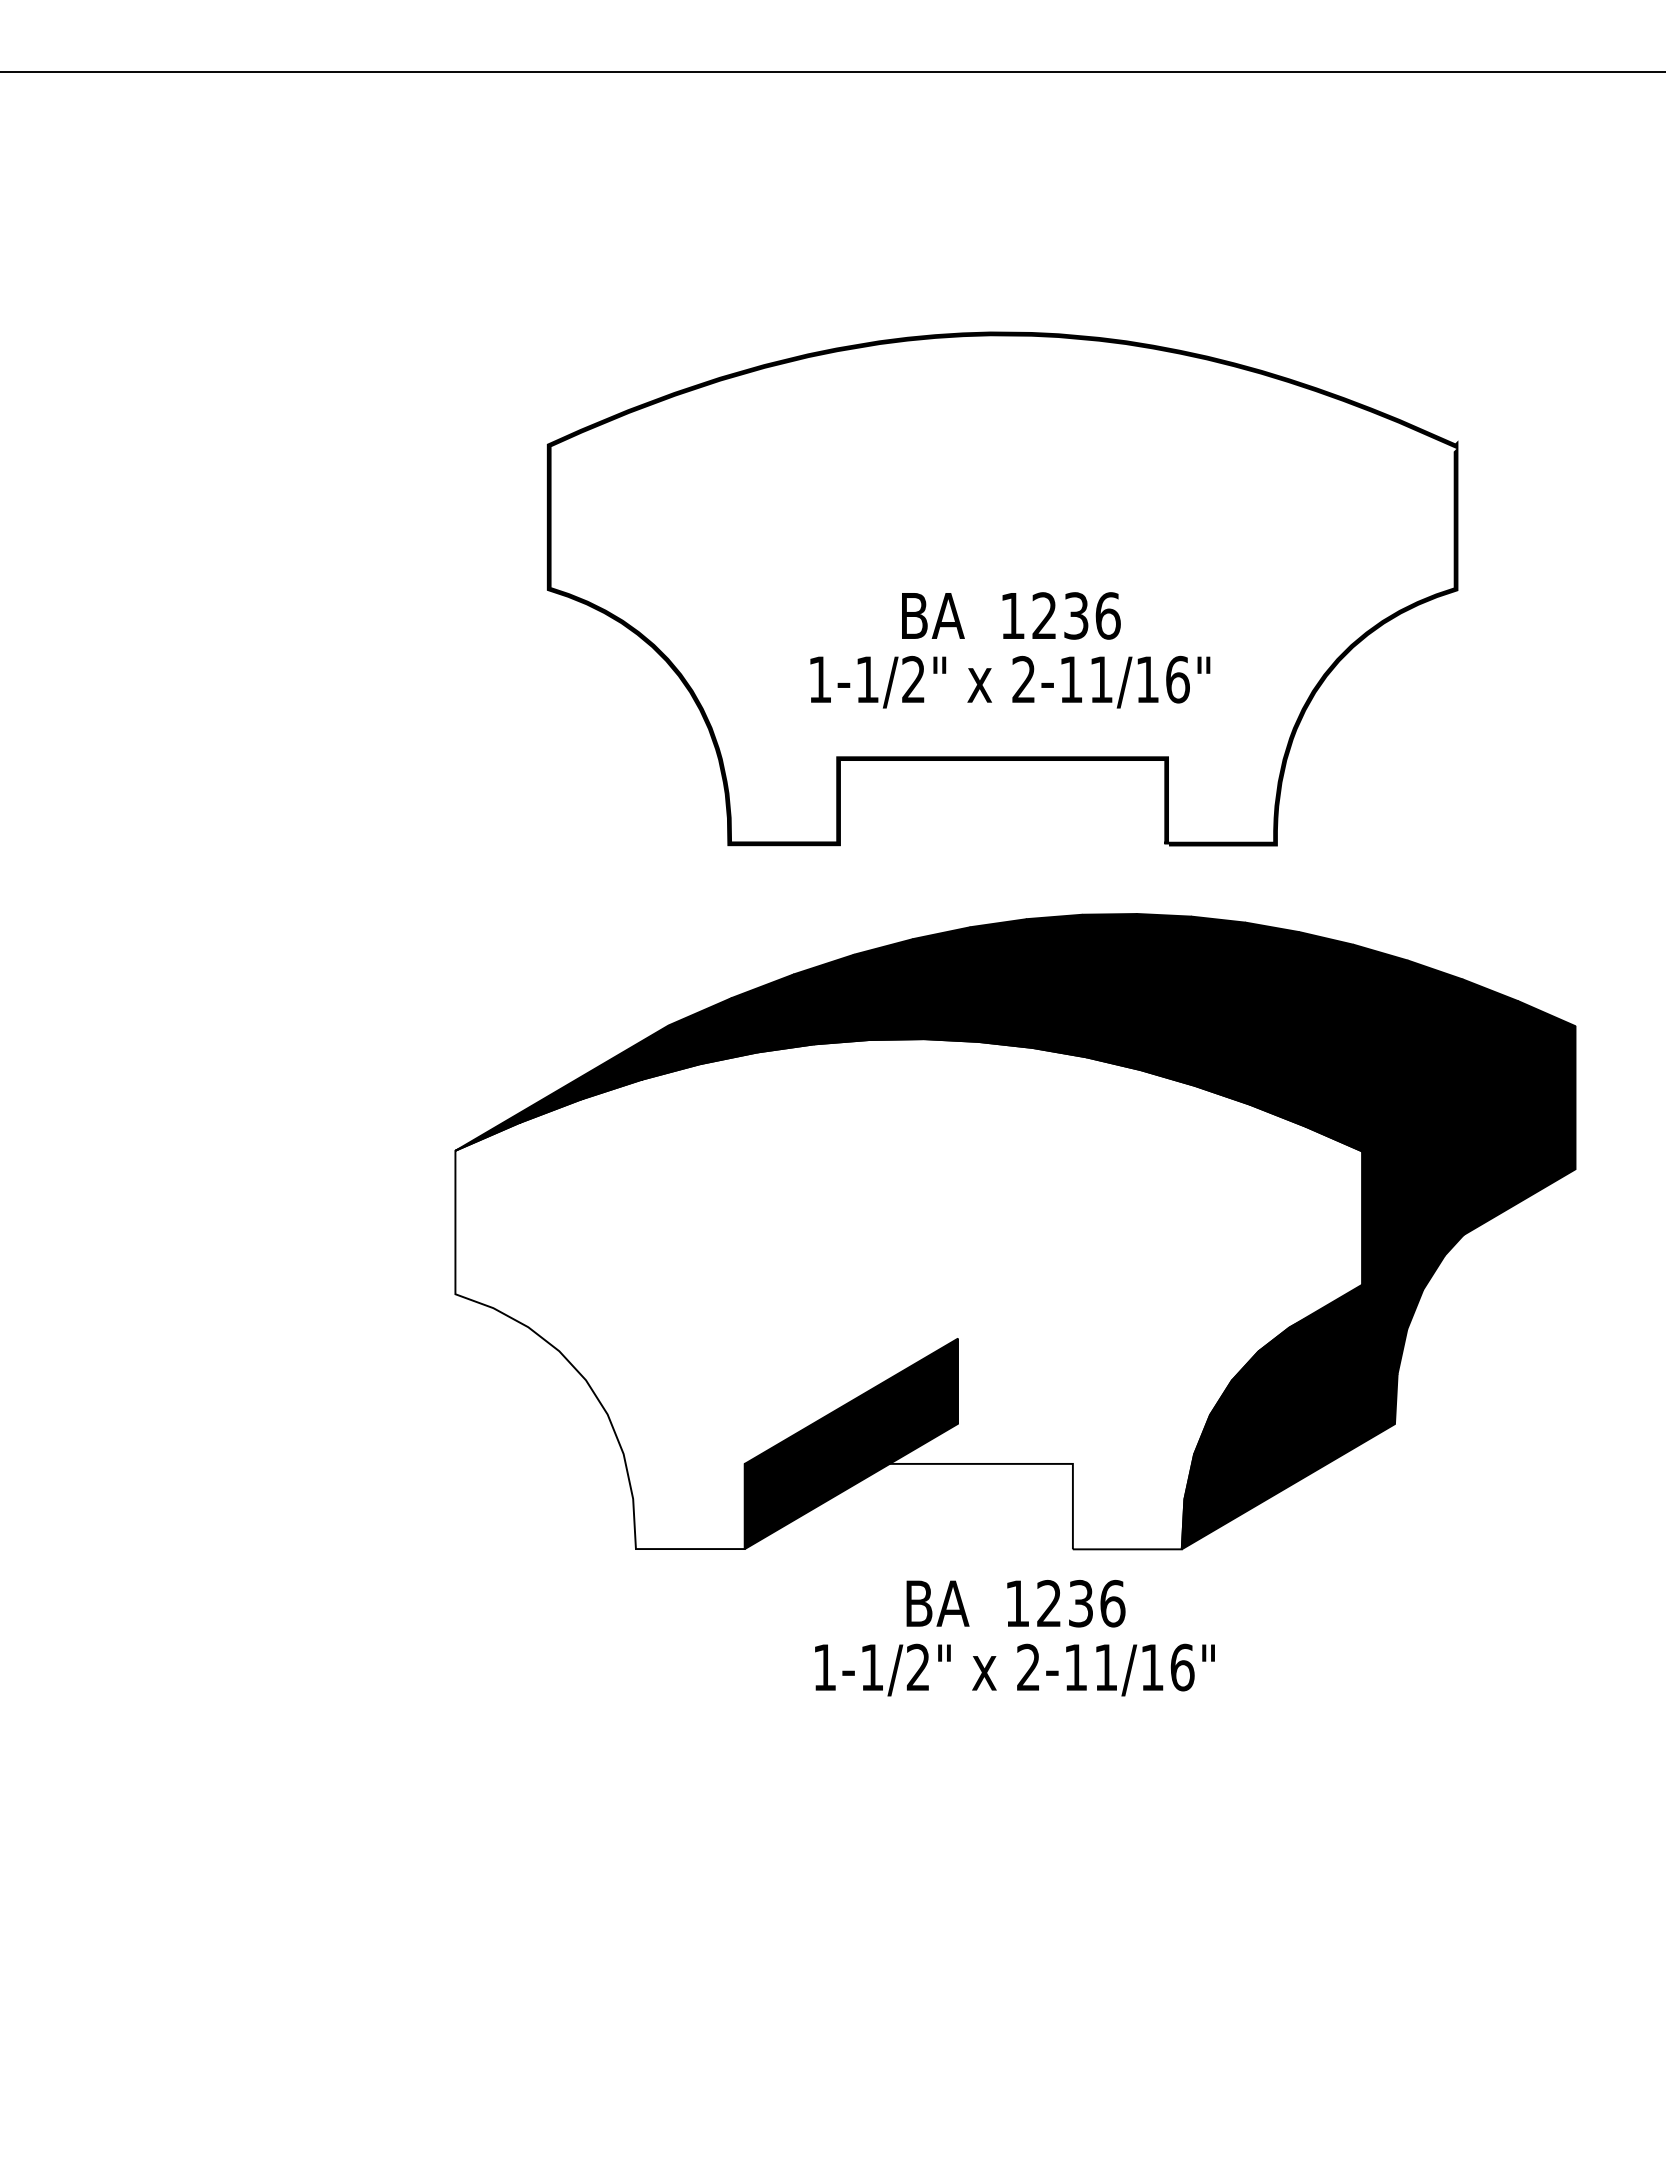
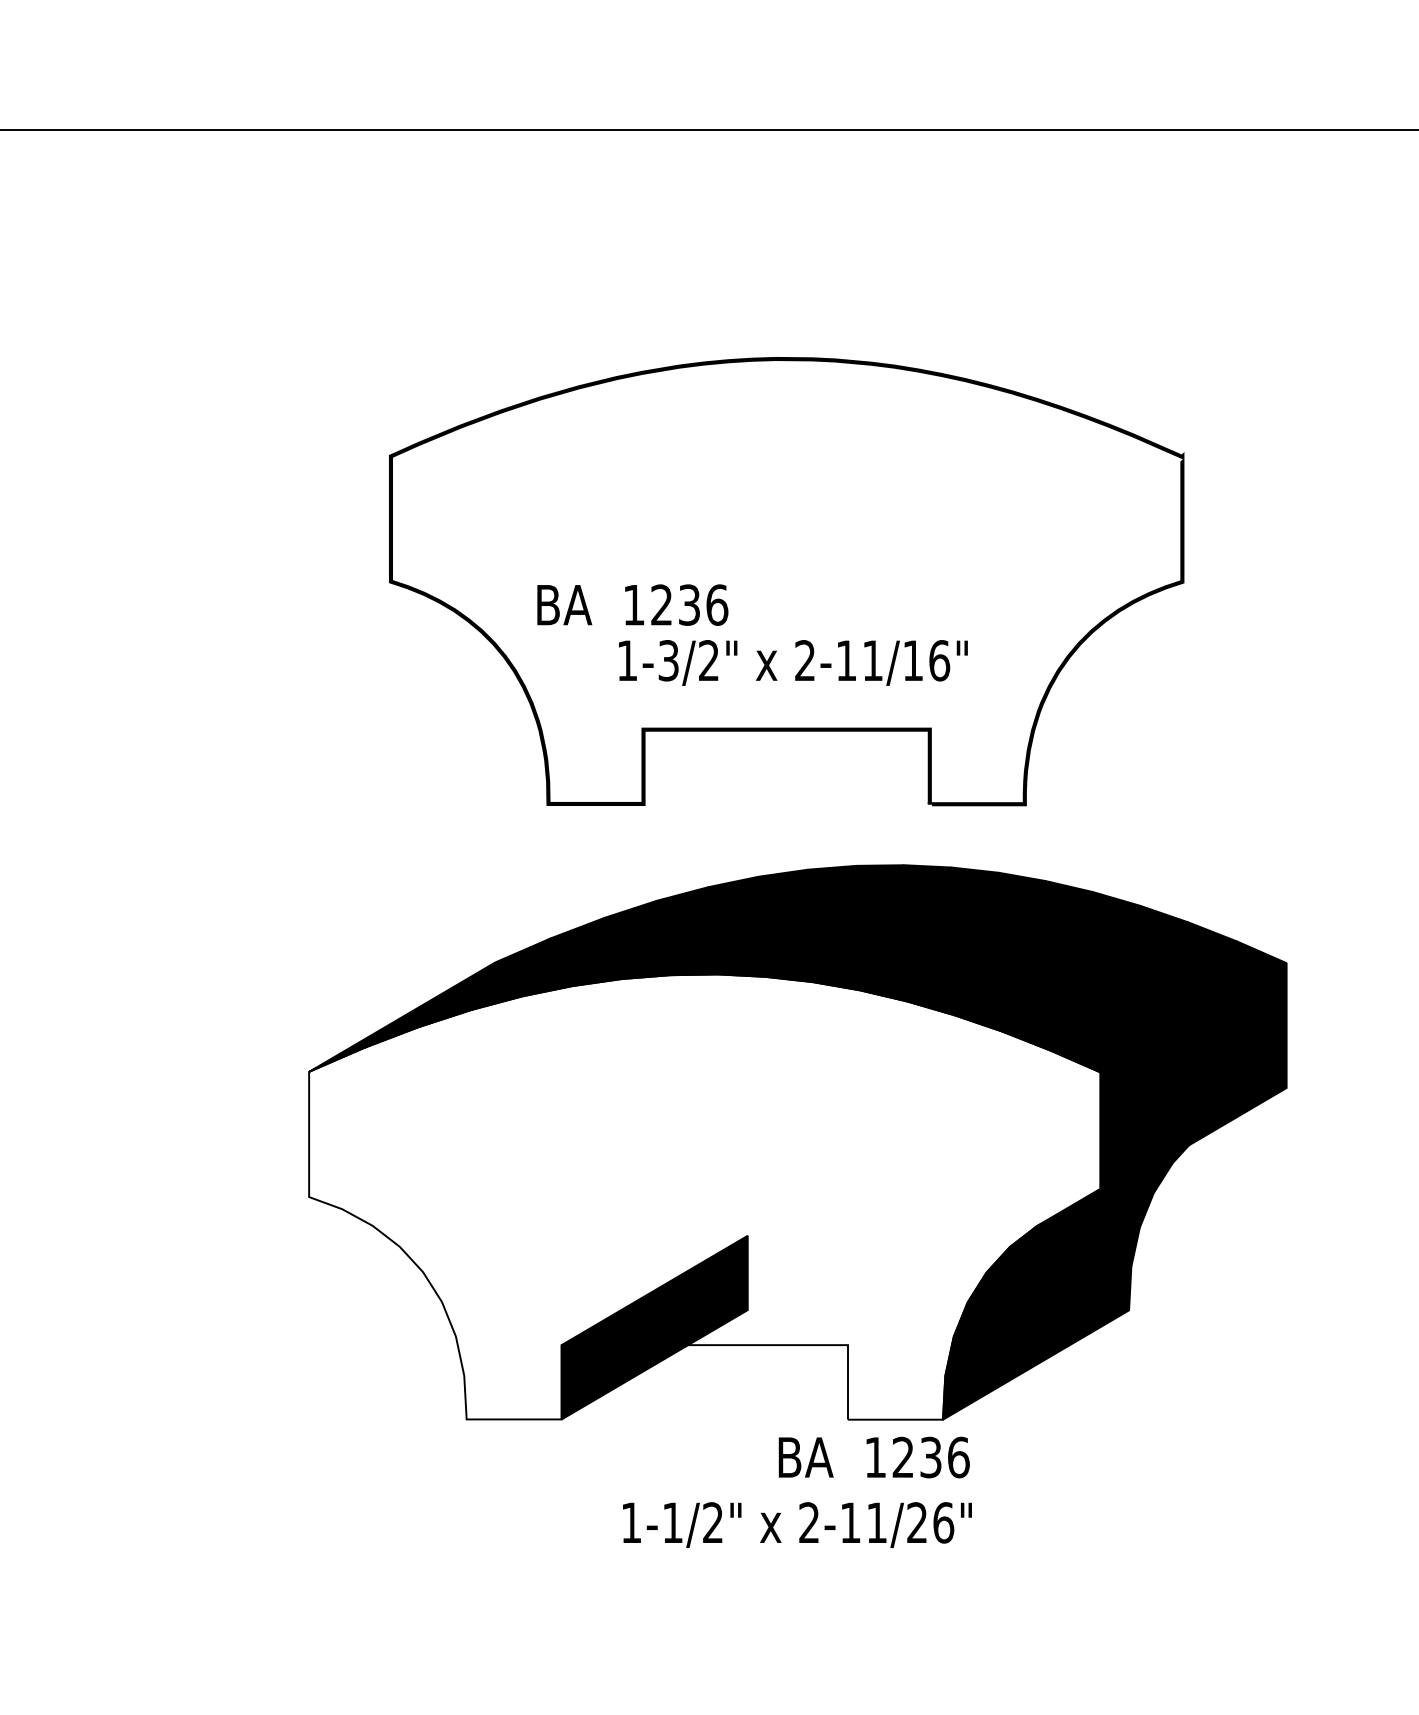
text: (1011, 615) -> (632, 604), moved
text: (867, 679) -> (668, 660), 1-1/2" -> 1-3/2"
text: (1015, 1603) -> (873, 1457), moved
text: (1151, 1666) -> (916, 1521), 2-11/16" -> 2-11/26"

